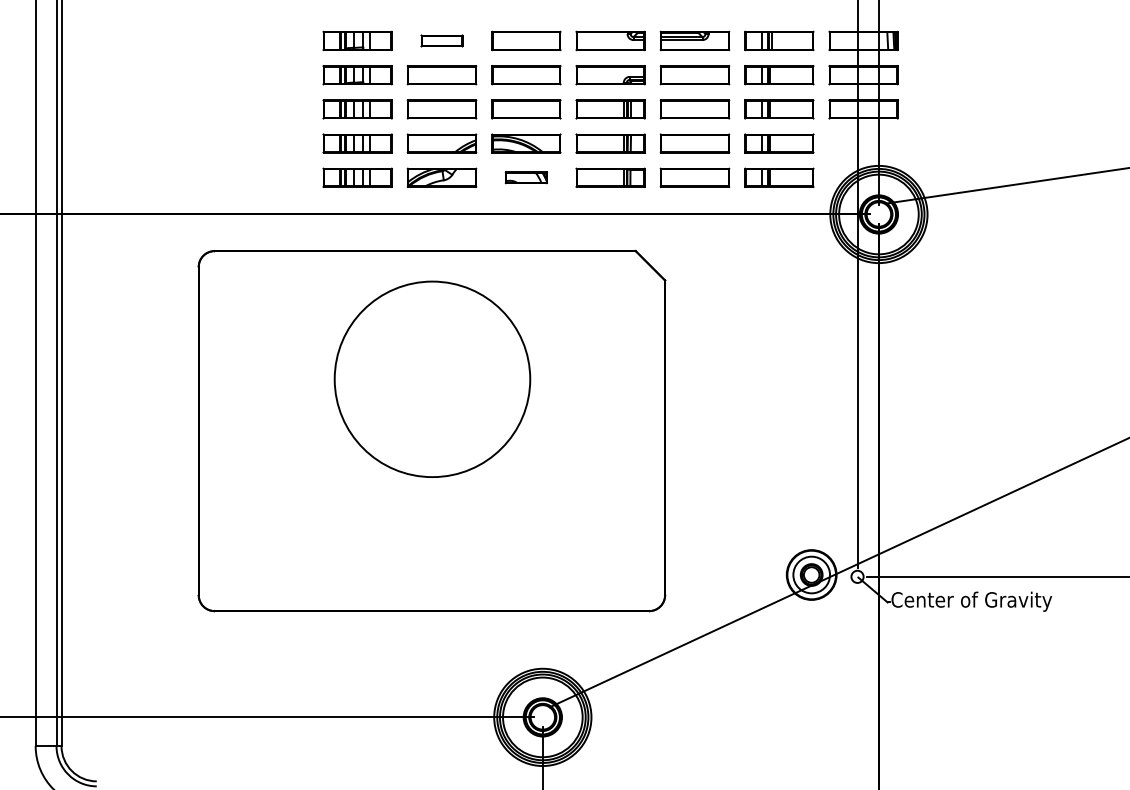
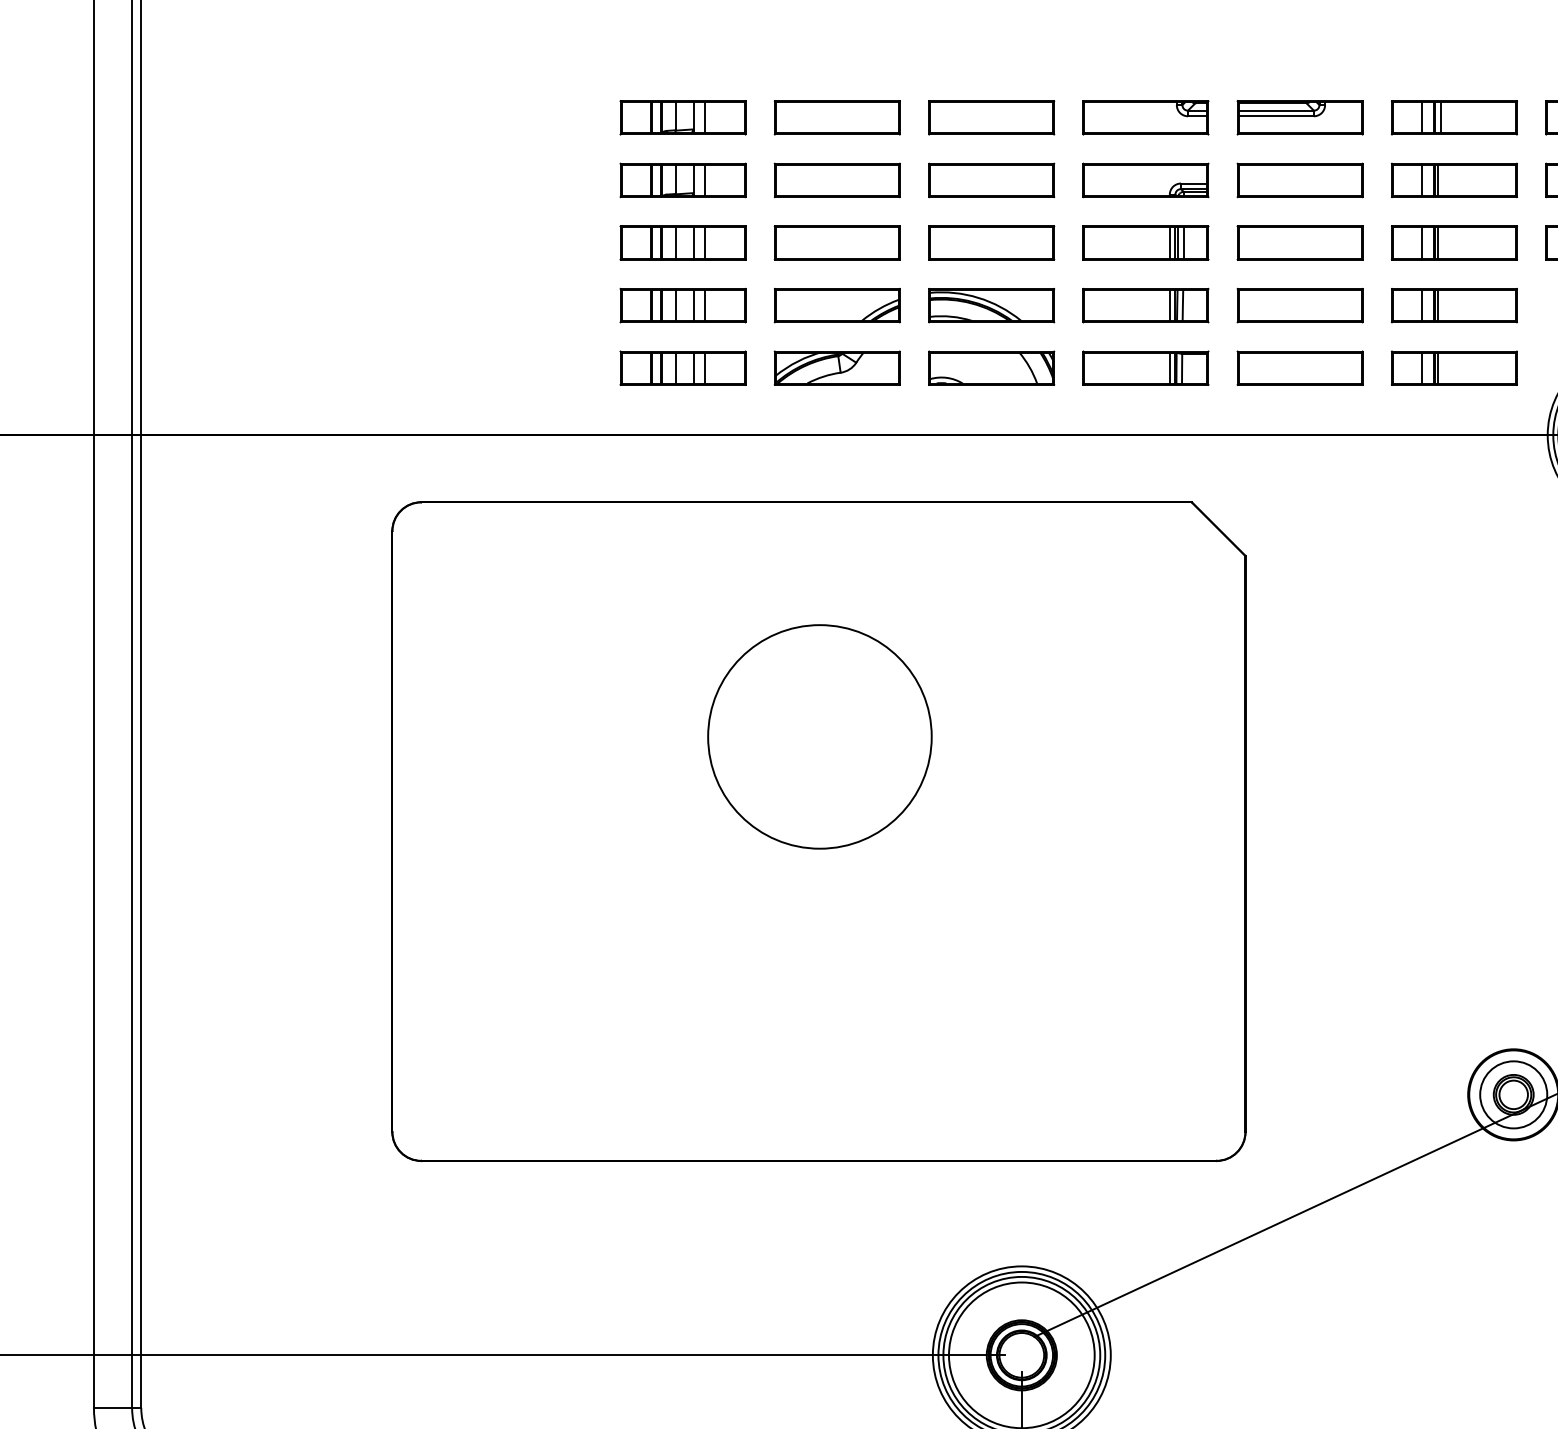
part: (441, 40) -> (836, 116), size x1.67
part: (526, 177) -> (991, 367), size x1.67
circle: (432, 379) -> (819, 737), size x0.62

